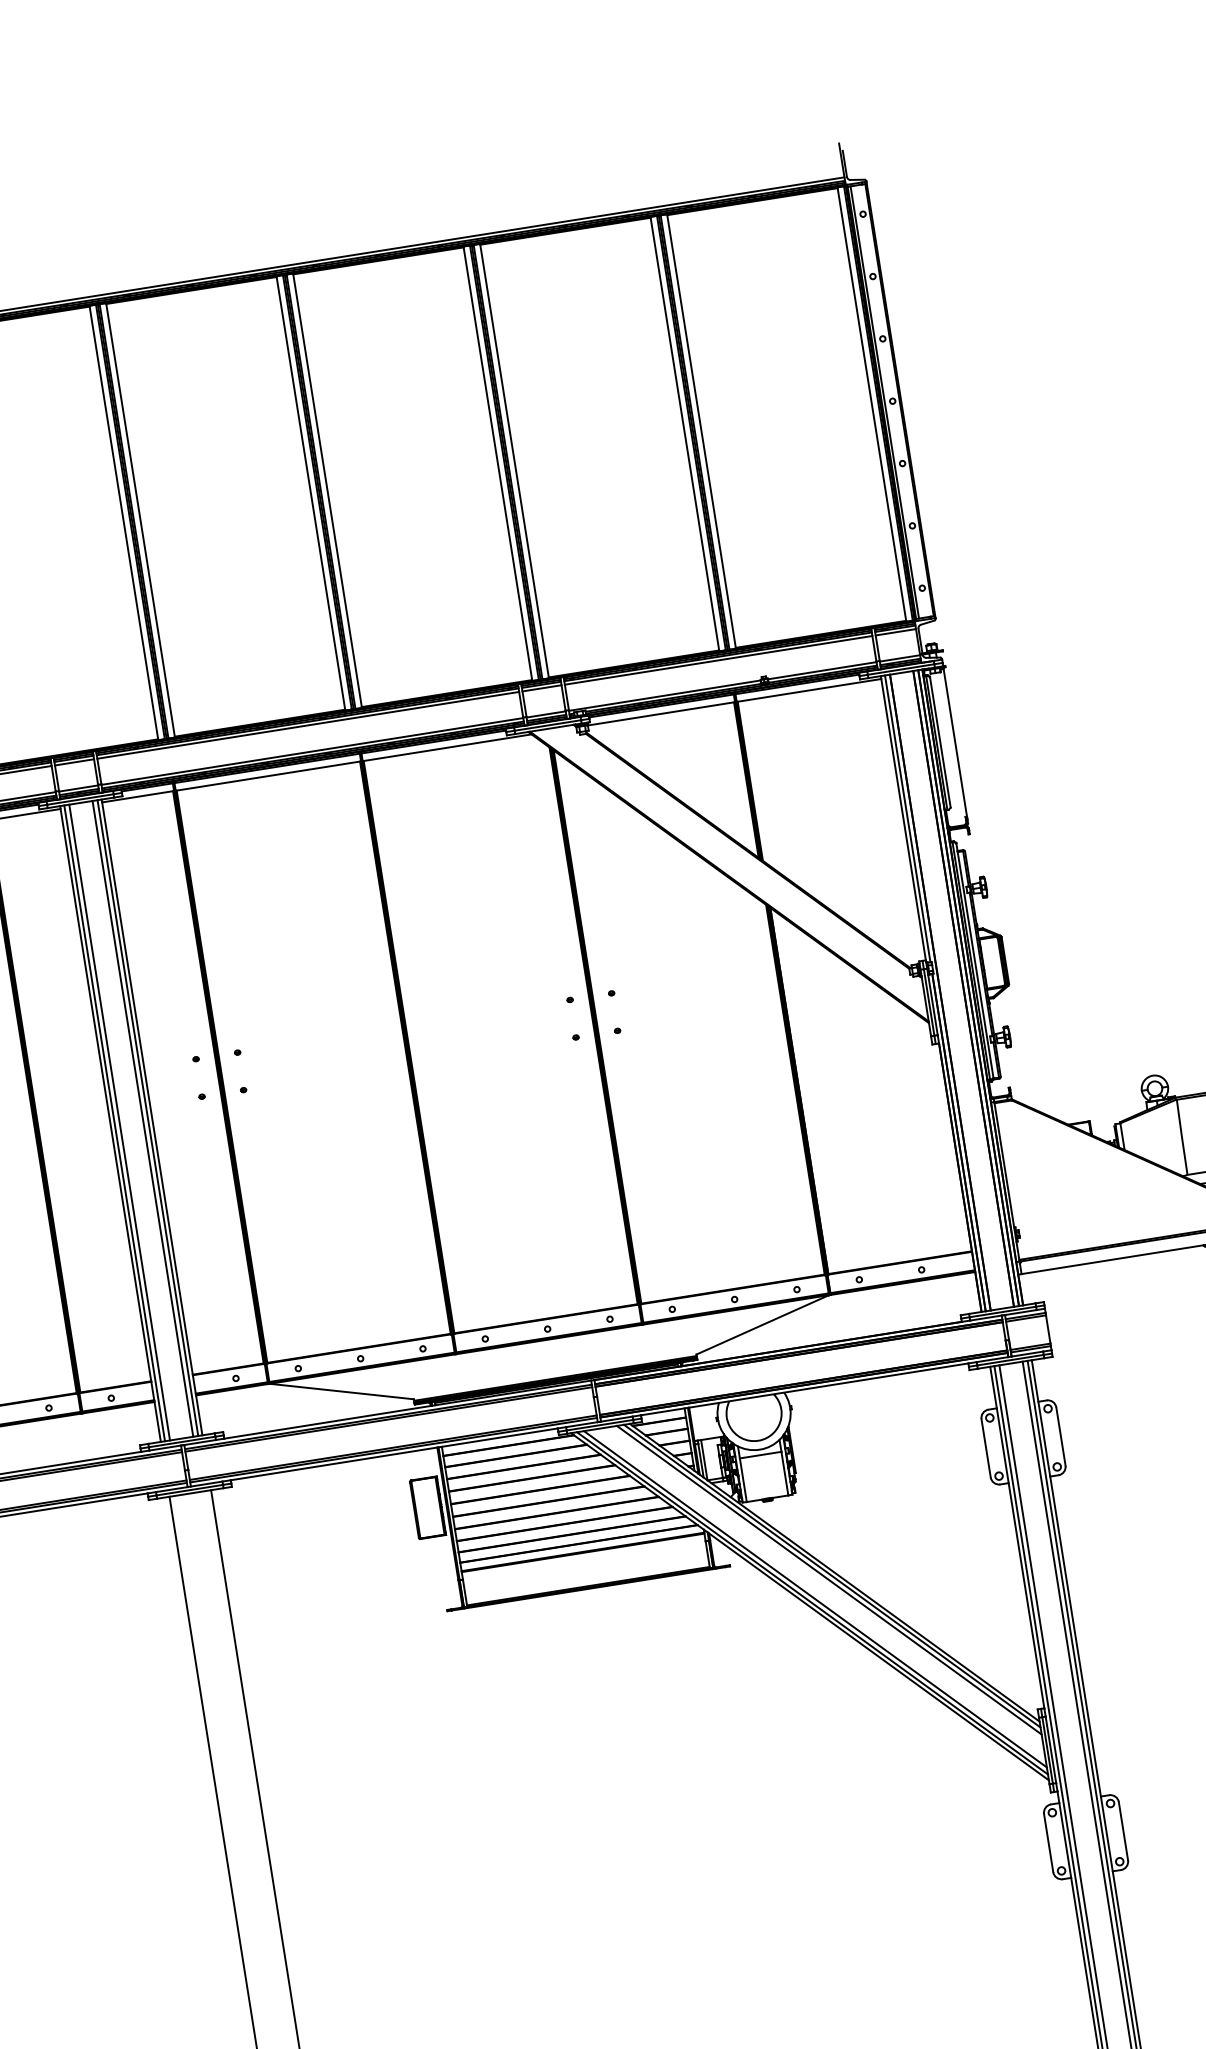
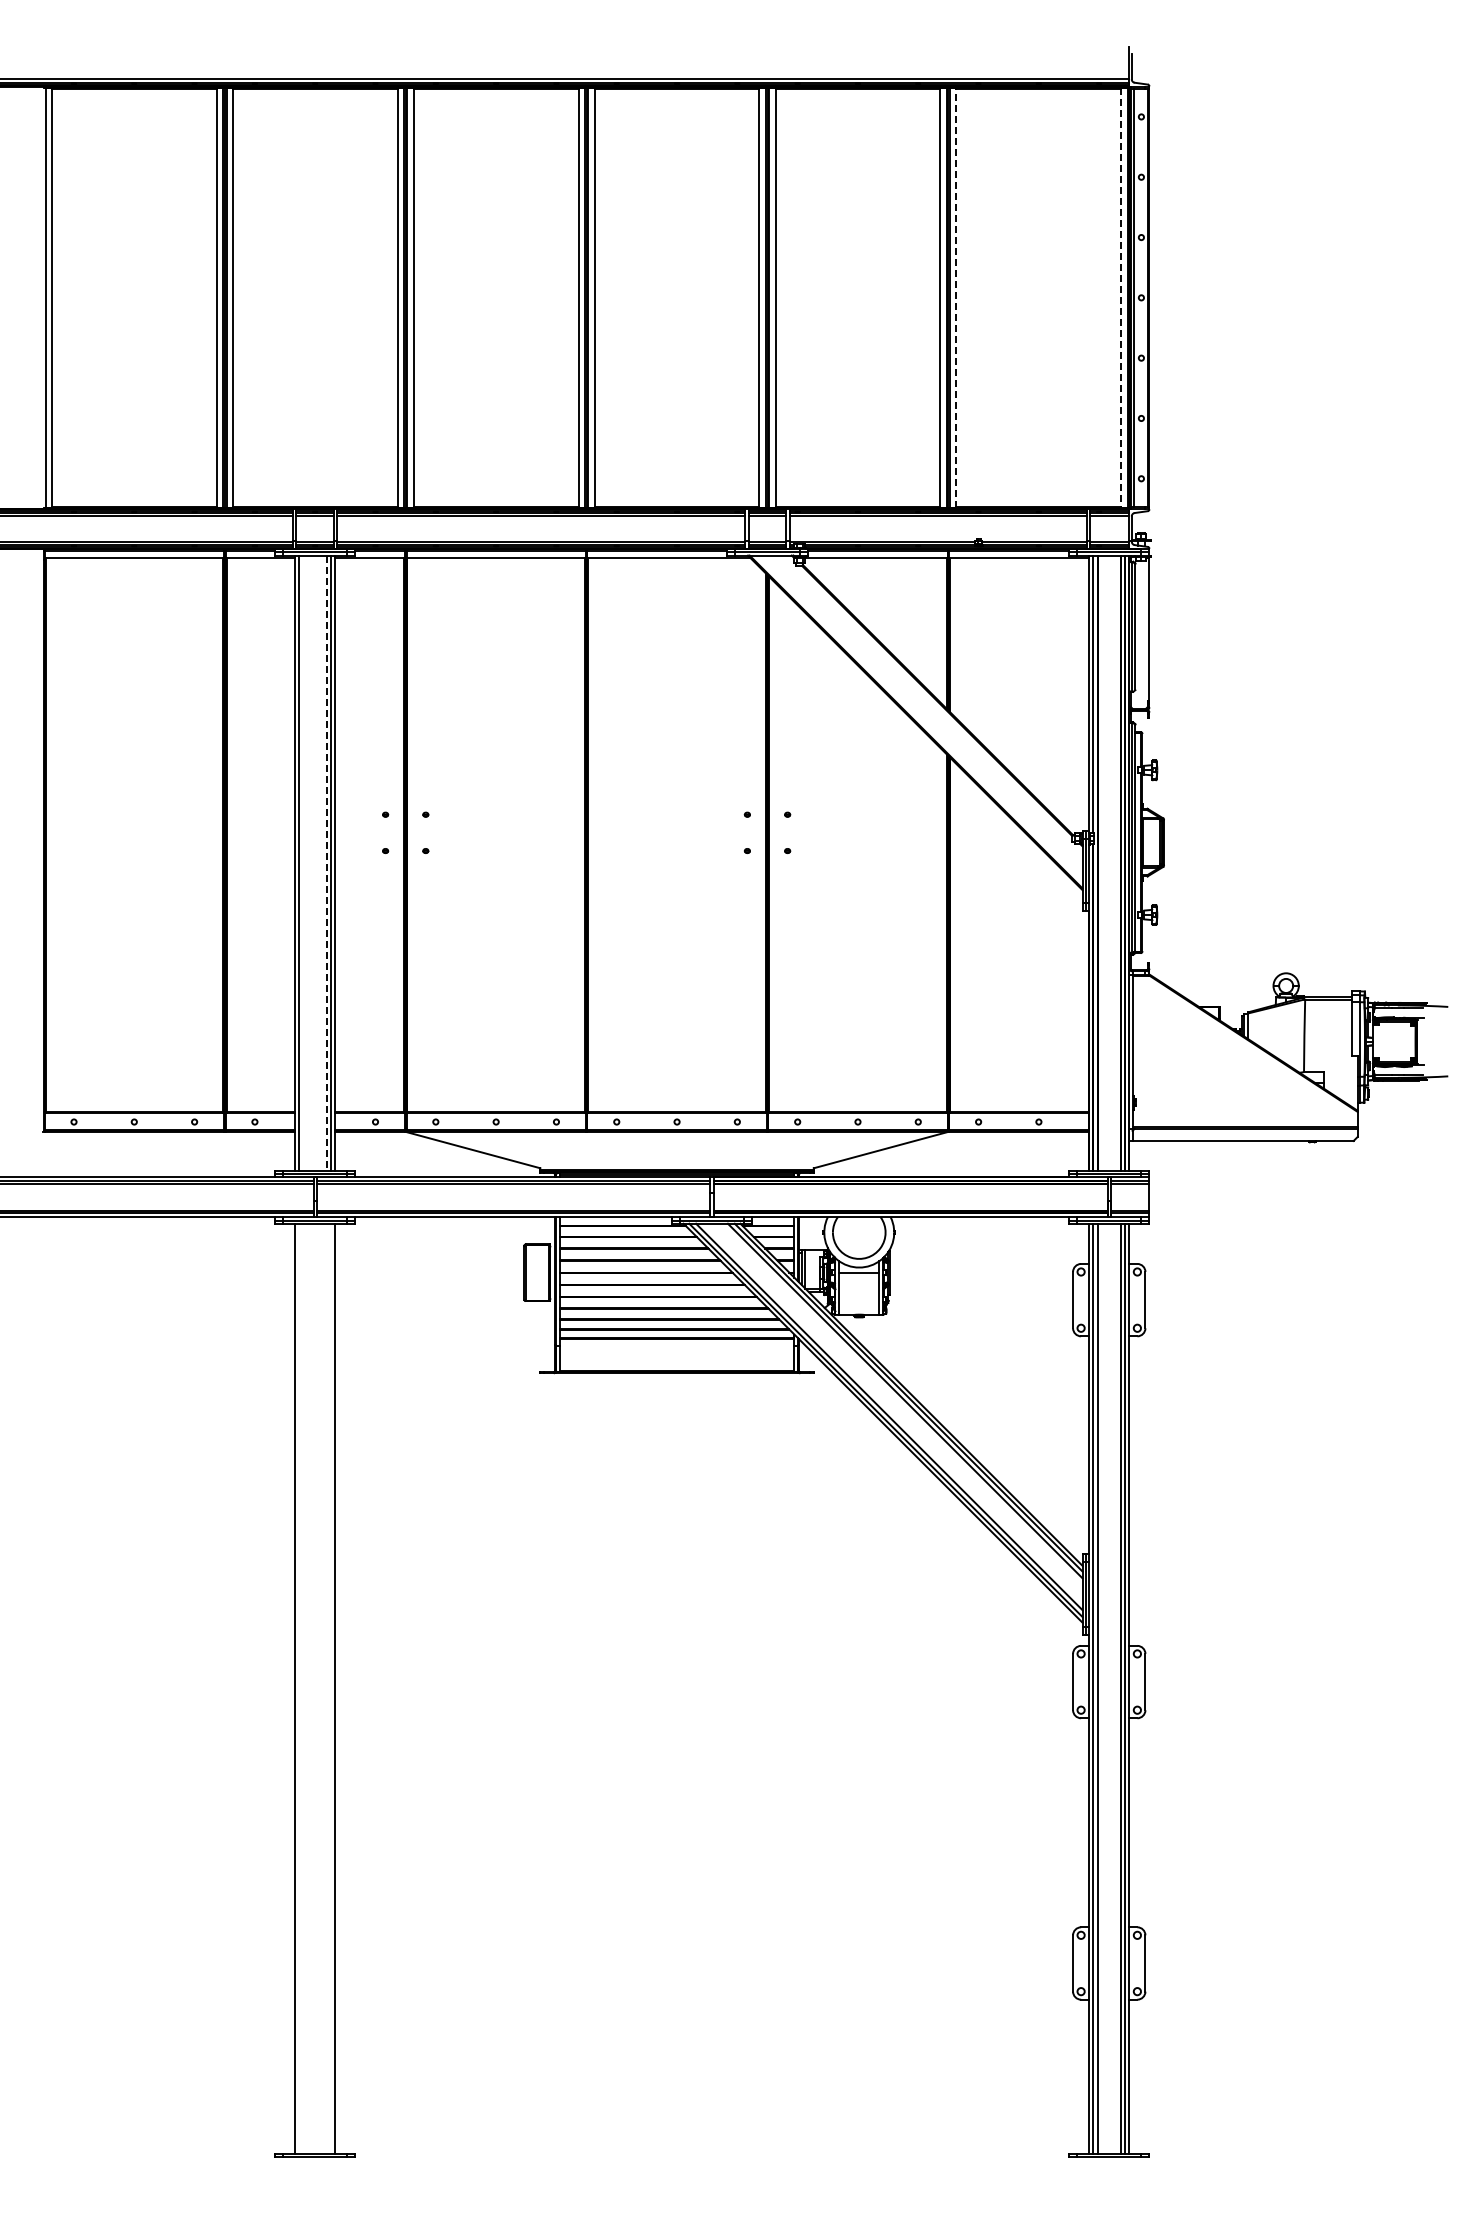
line: (872, 405) -> (1121, 298), solid -> dashed
line: (701, 431) -> (956, 297), solid -> dashed
line: (142, 1119) -> (326, 863), solid -> dashed
line: (119, 1122) -> (303, 862), removed

